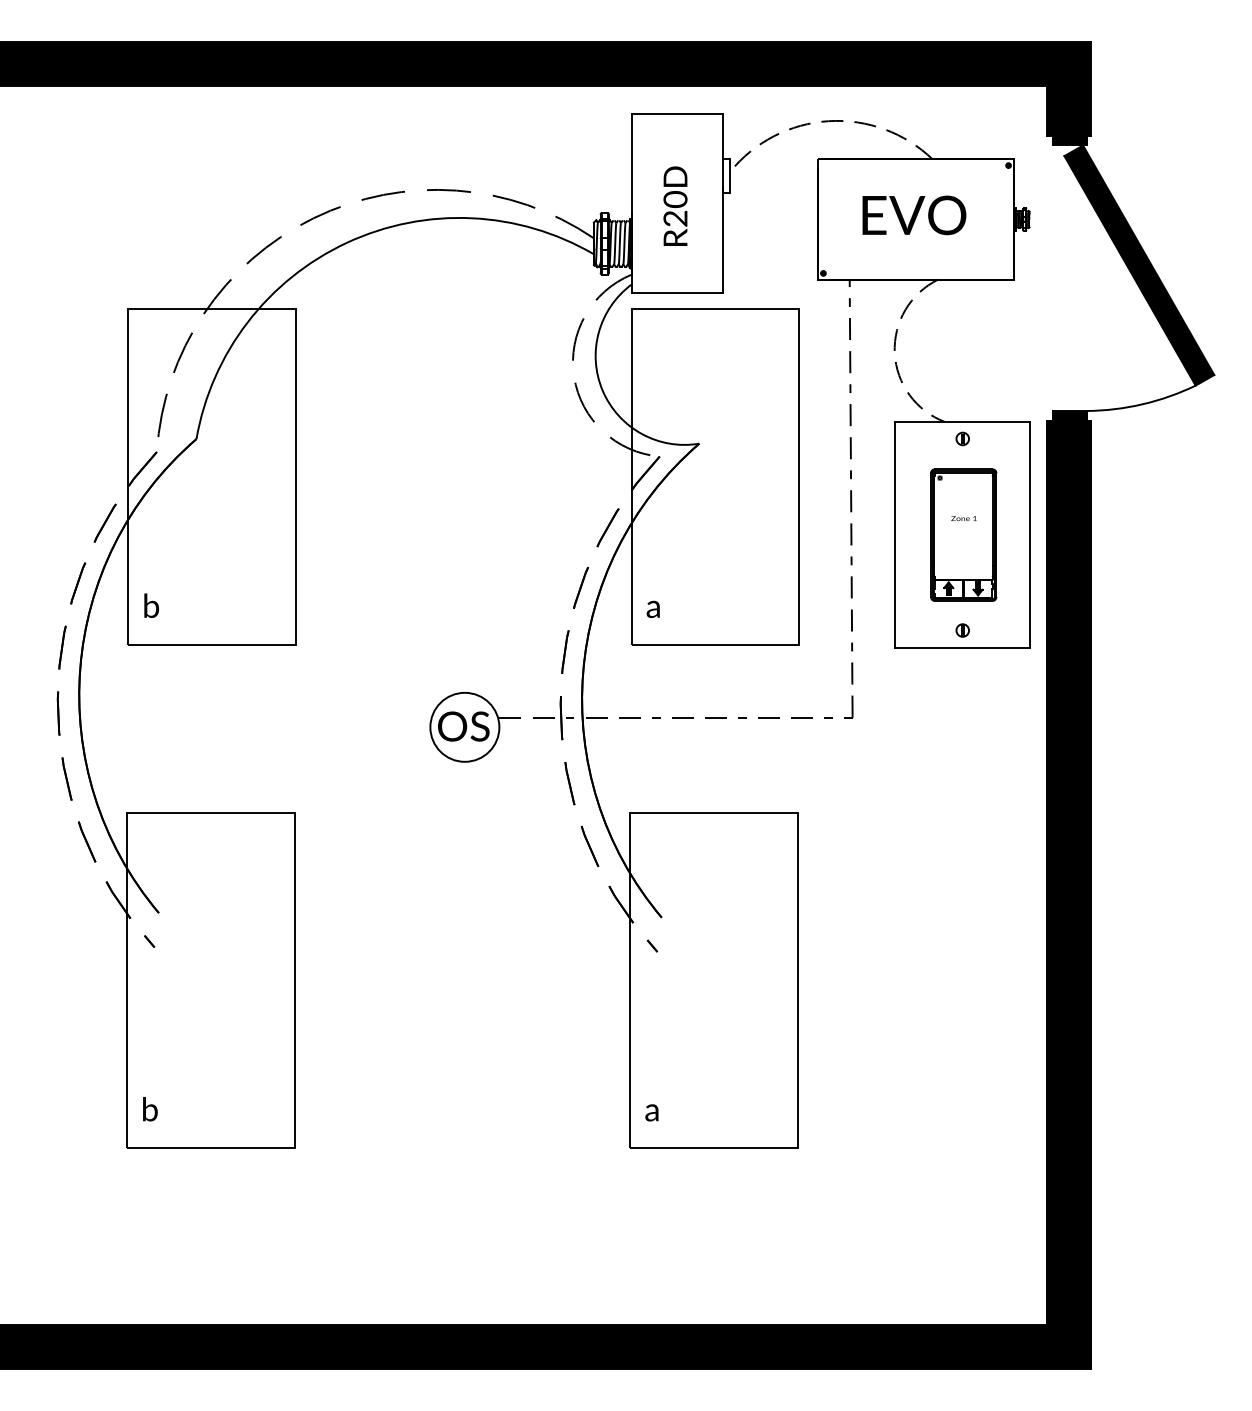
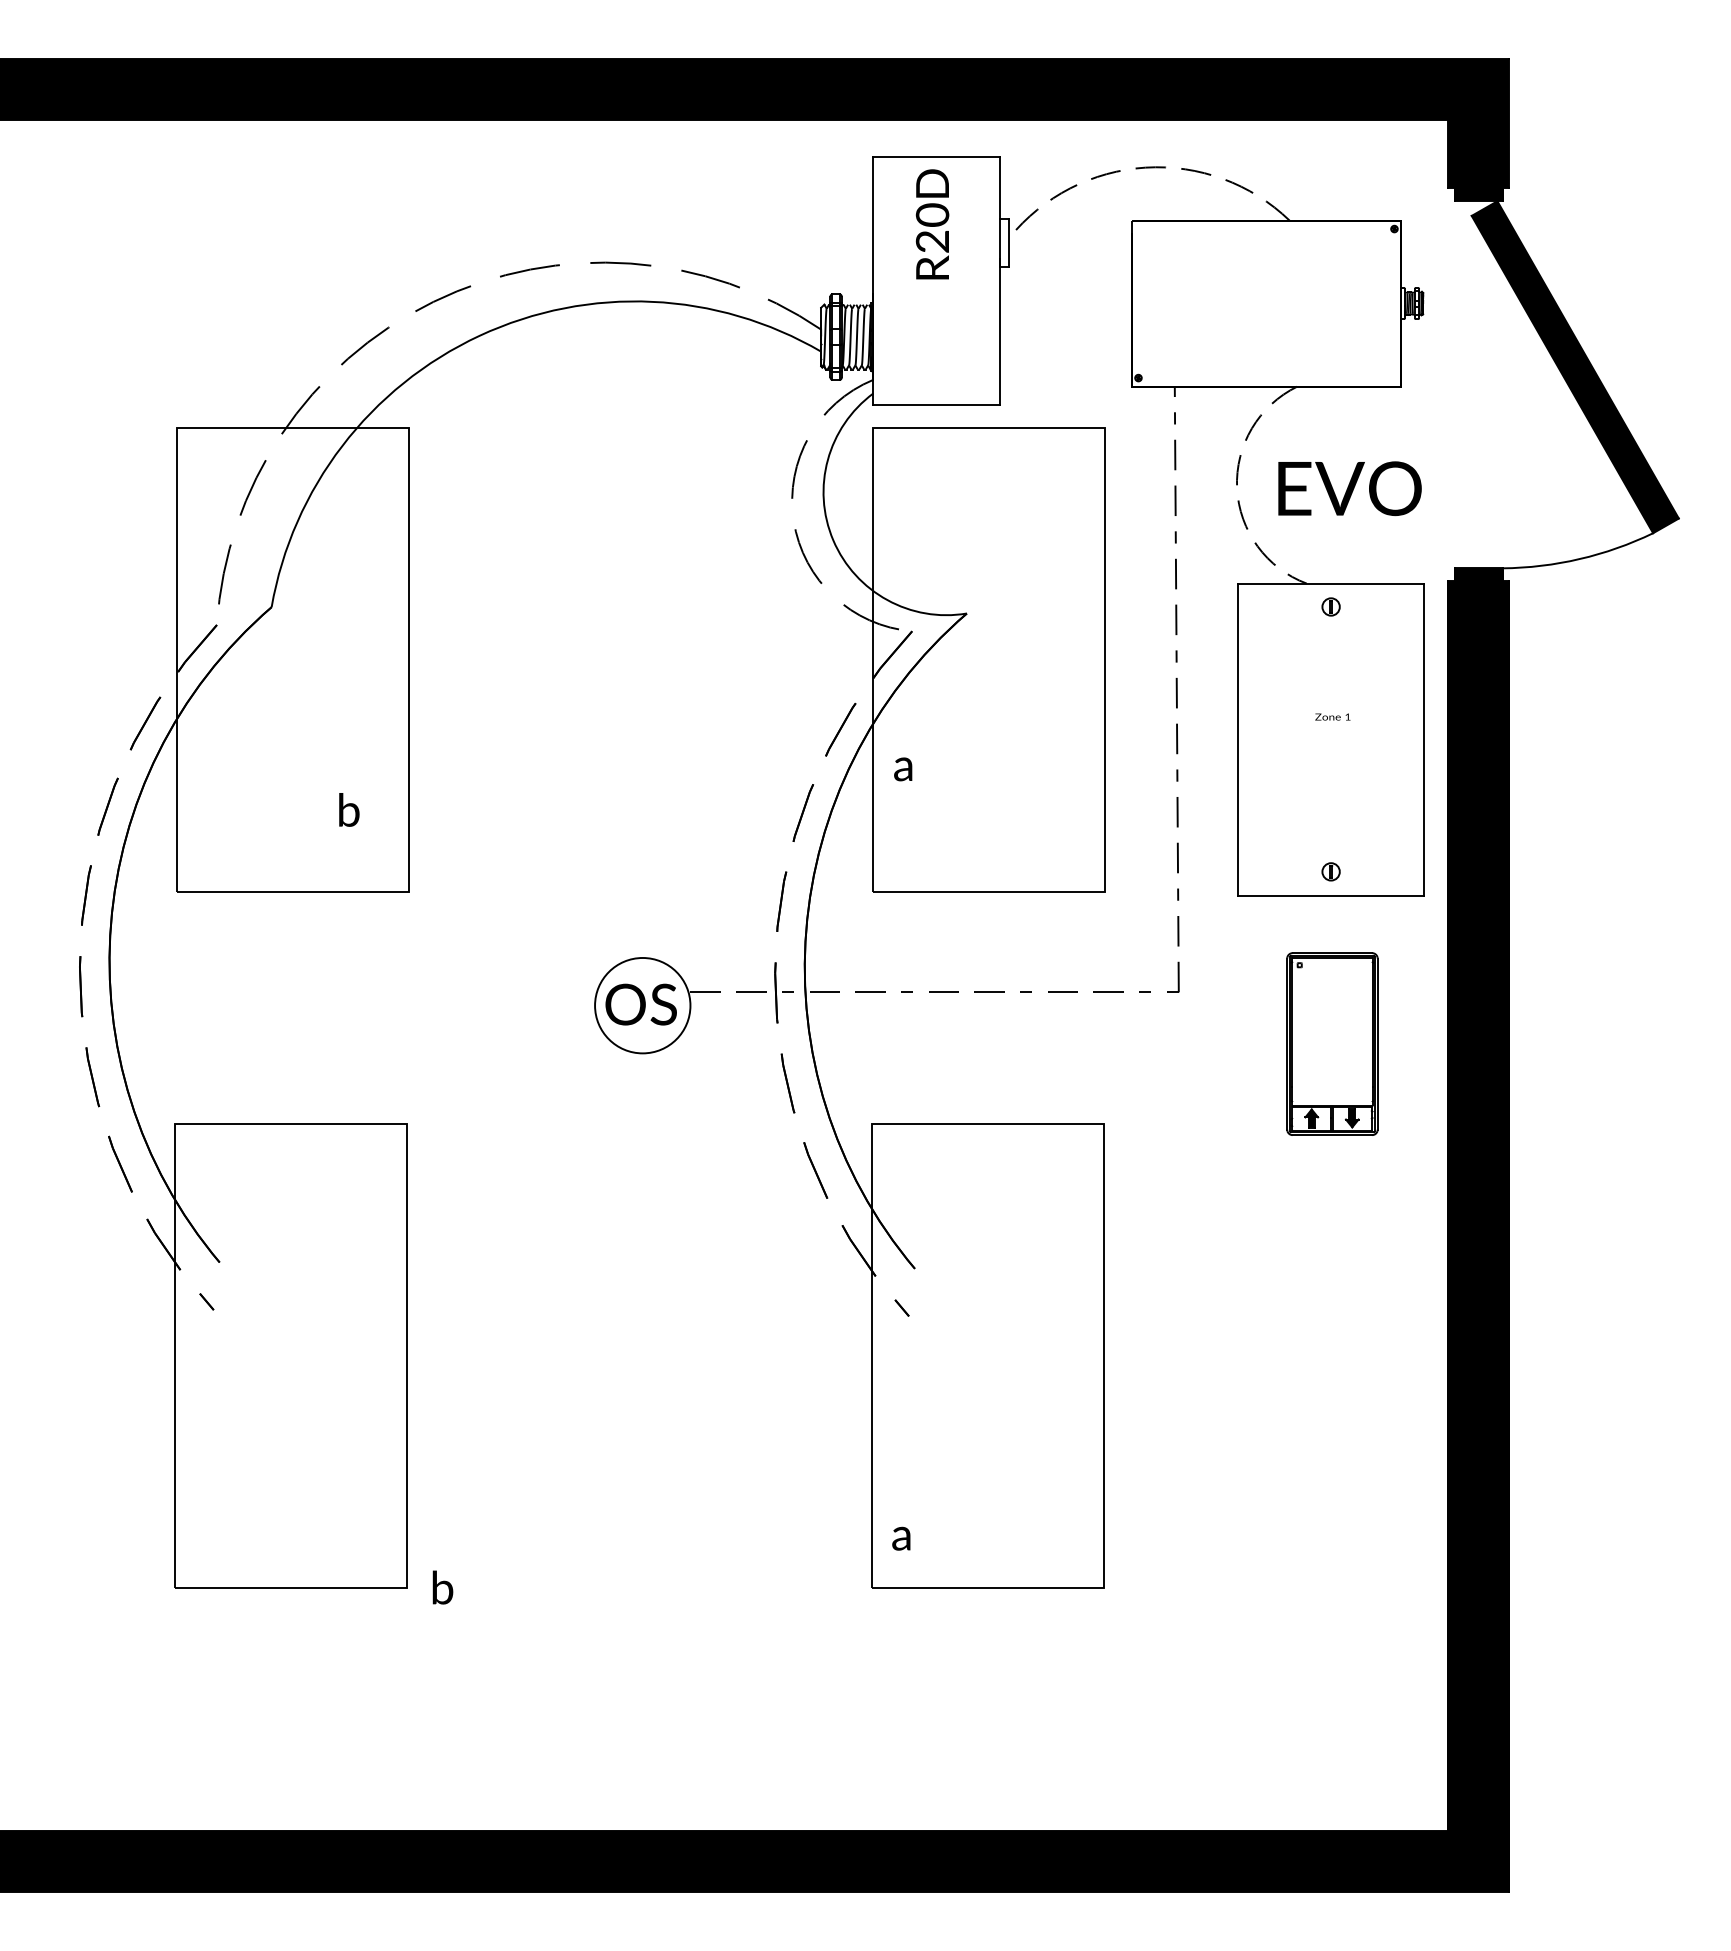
text: (675, 205) -> (932, 223), moved
text: (914, 215) -> (1350, 488), moved
part: (963, 534) -> (1332, 1043), moved
text: (151, 605) -> (349, 809), moved
text: (652, 608) -> (902, 768), moved
text: (150, 1109) -> (443, 1587), moved

